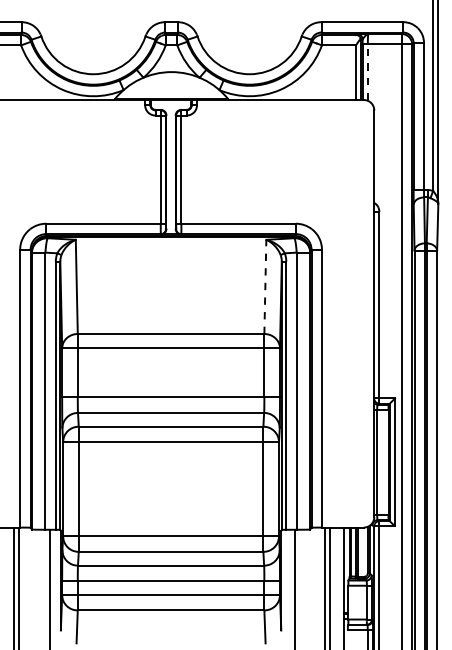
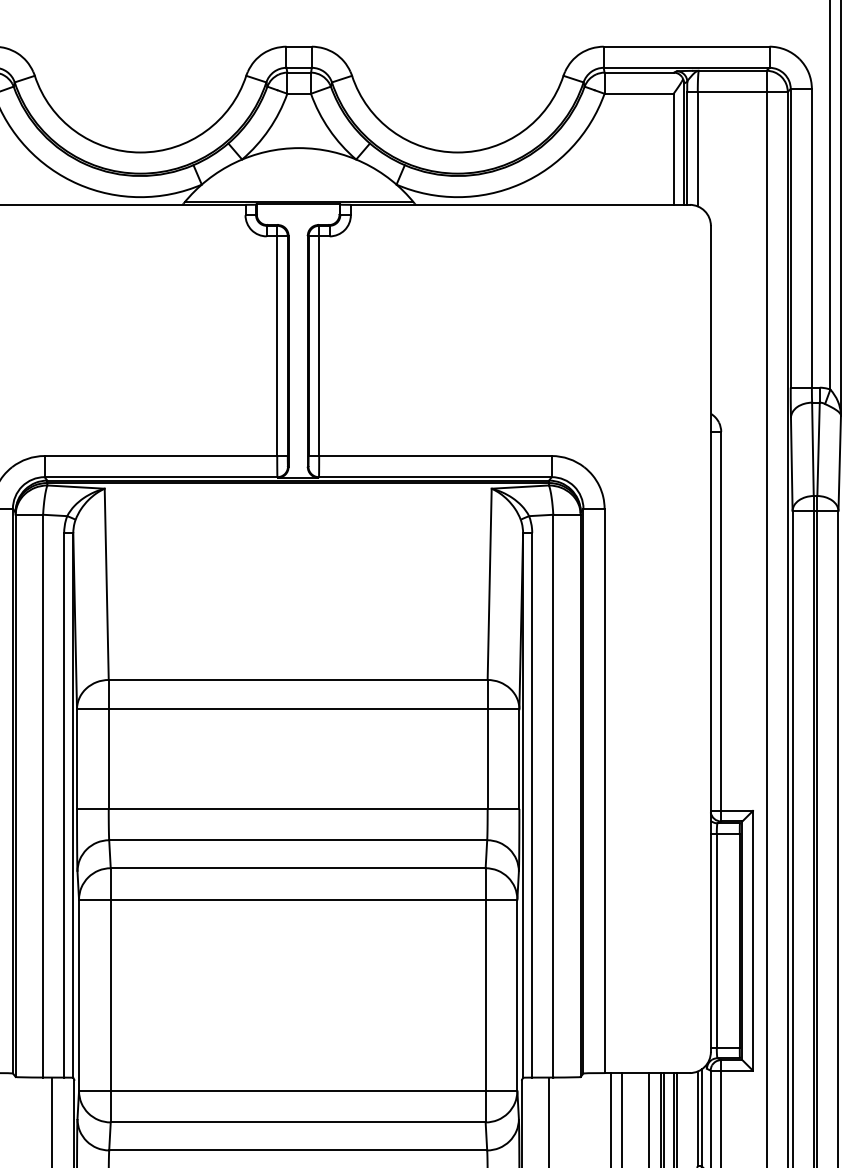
line: (367, 72) -> (697, 148), dashed -> solid
line: (265, 286) -> (489, 583), dashed -> solid

